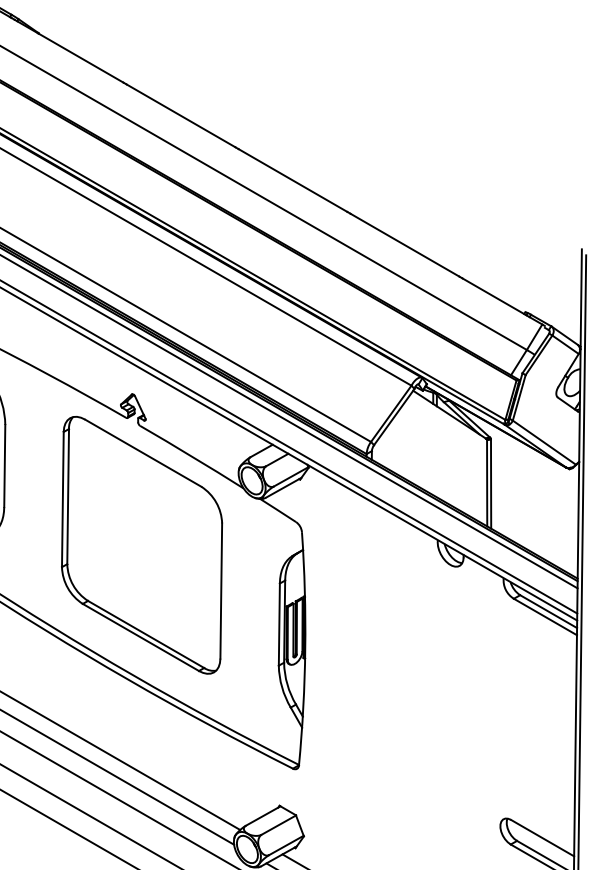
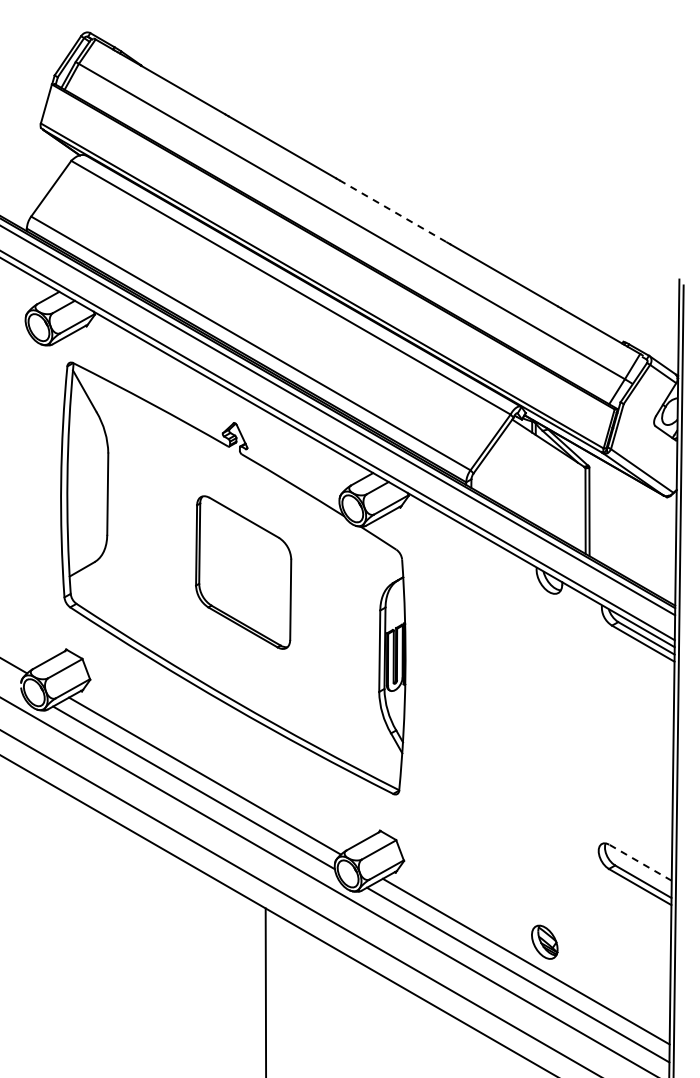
line: (293, 180) -> (393, 211), solid -> dashed
part: (141, 545) -> (243, 572), size x0.6
line: (542, 837) -> (640, 862), solid -> dashed

